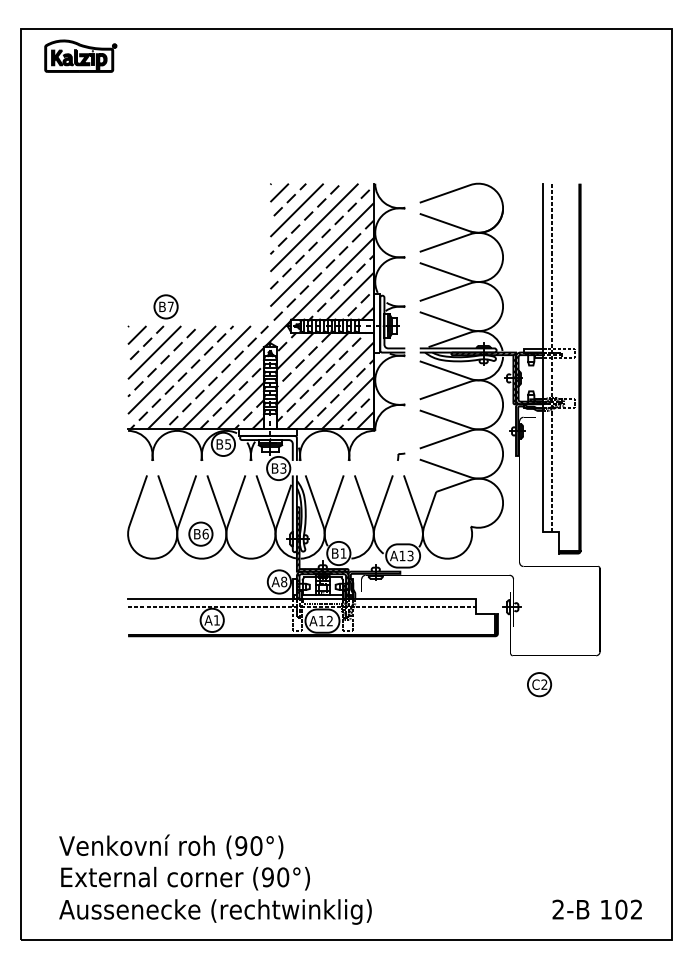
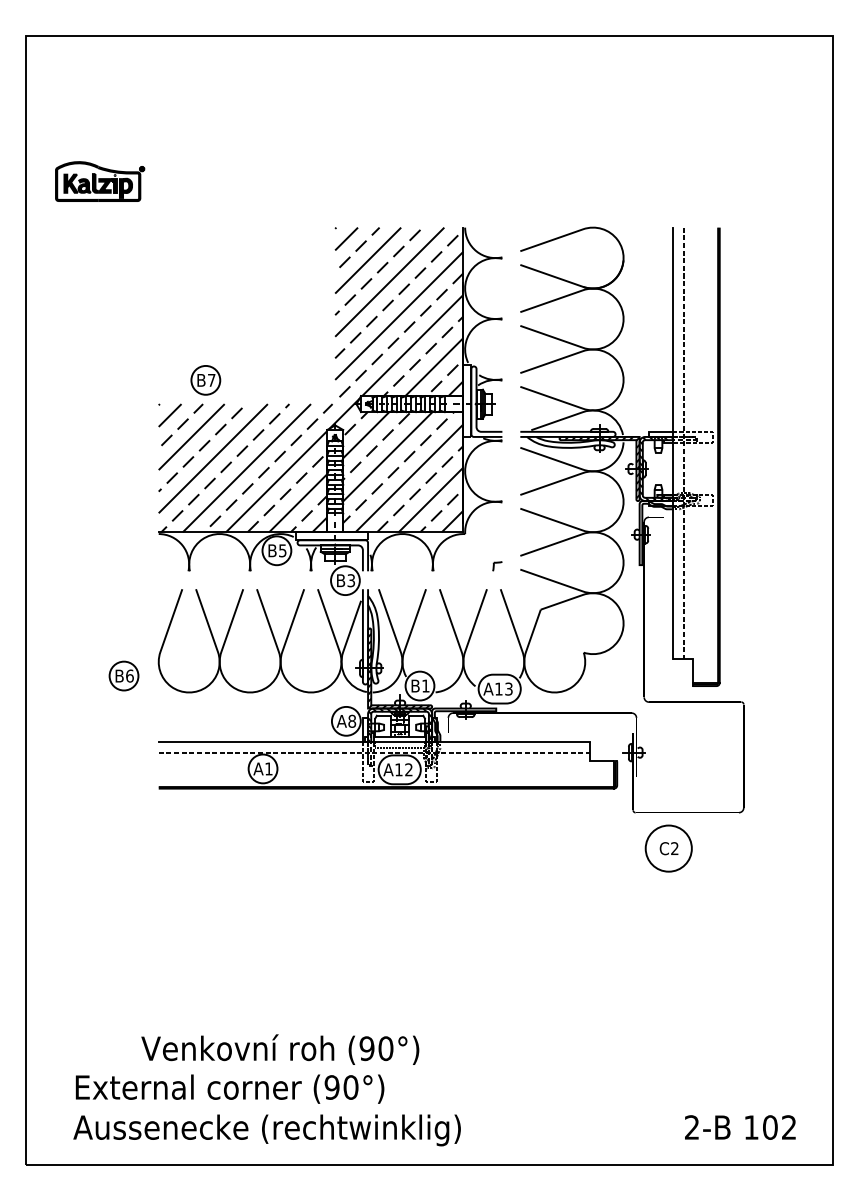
part: (81, 56) -> (100, 181), moved
part: (200, 533) -> (123, 675), moved
circle: (539, 684) -> (668, 848), size x1.6
text: (171, 846) -> (280, 1049), moved

